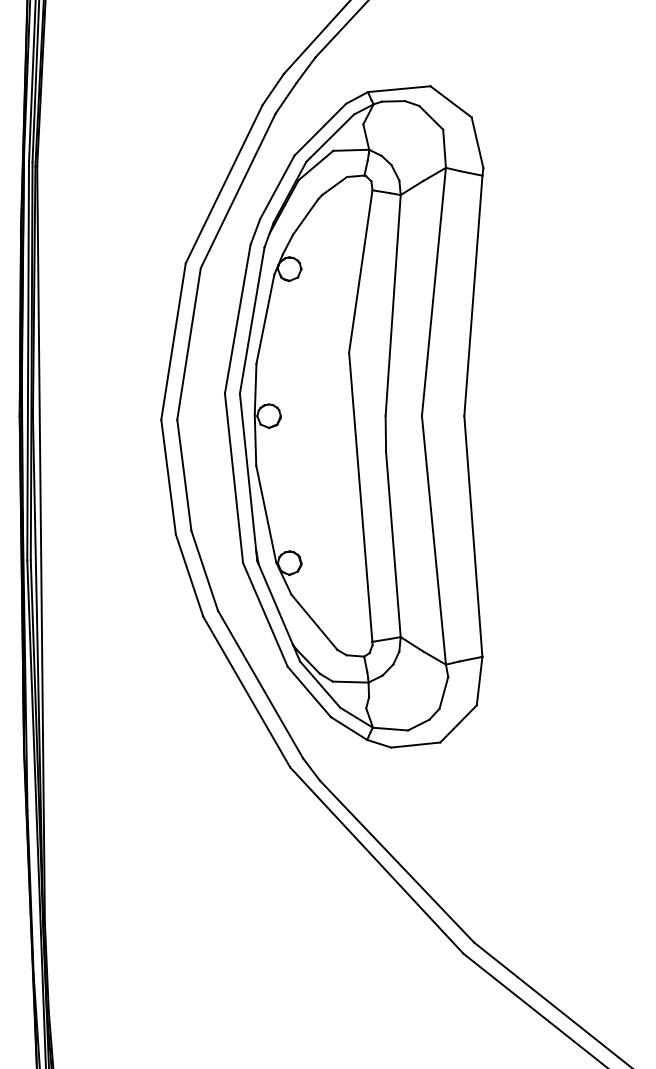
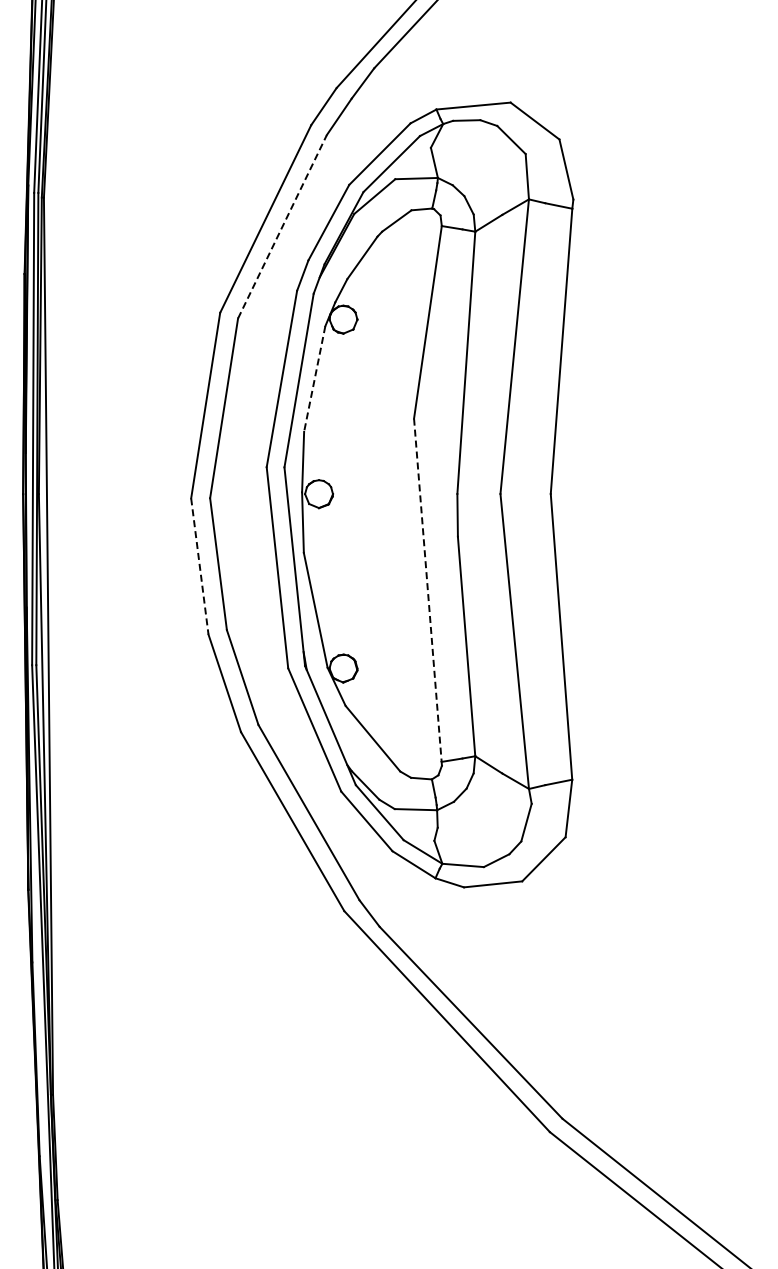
line: (238, 190) -> (282, 226), solid -> dashed
line: (265, 319) -> (314, 379), solid -> dashed
line: (168, 477) -> (199, 566), solid -> dashed
line: (360, 497) -> (427, 590), solid -> dashed

